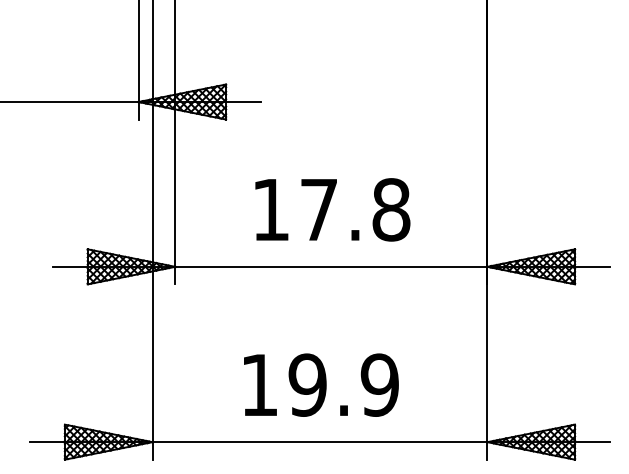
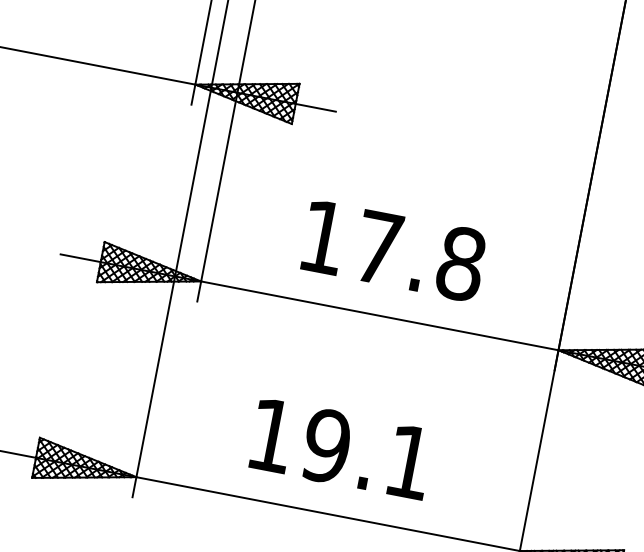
text: (379, 384) -> (409, 461), 19.9 -> 19.1

